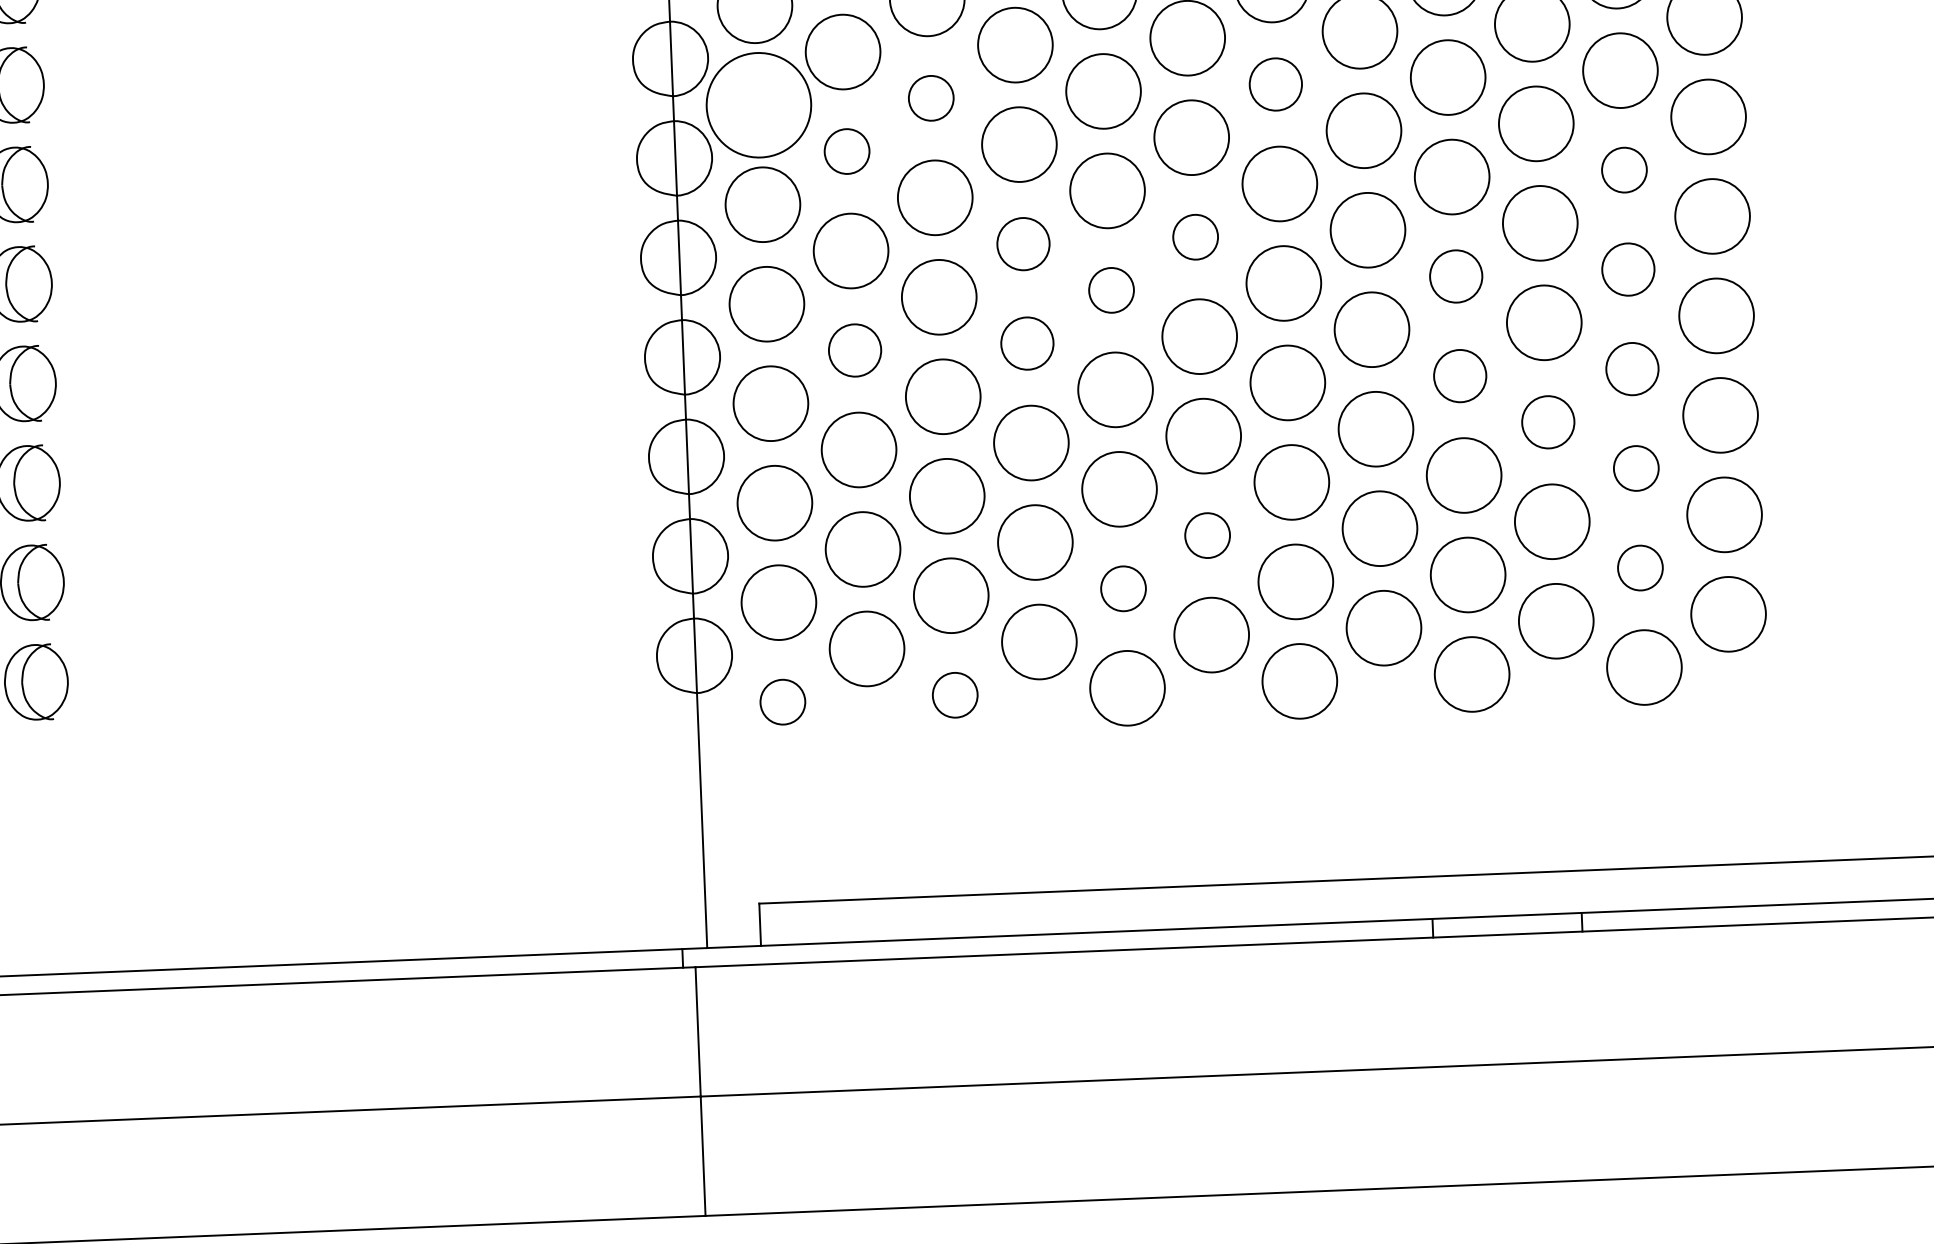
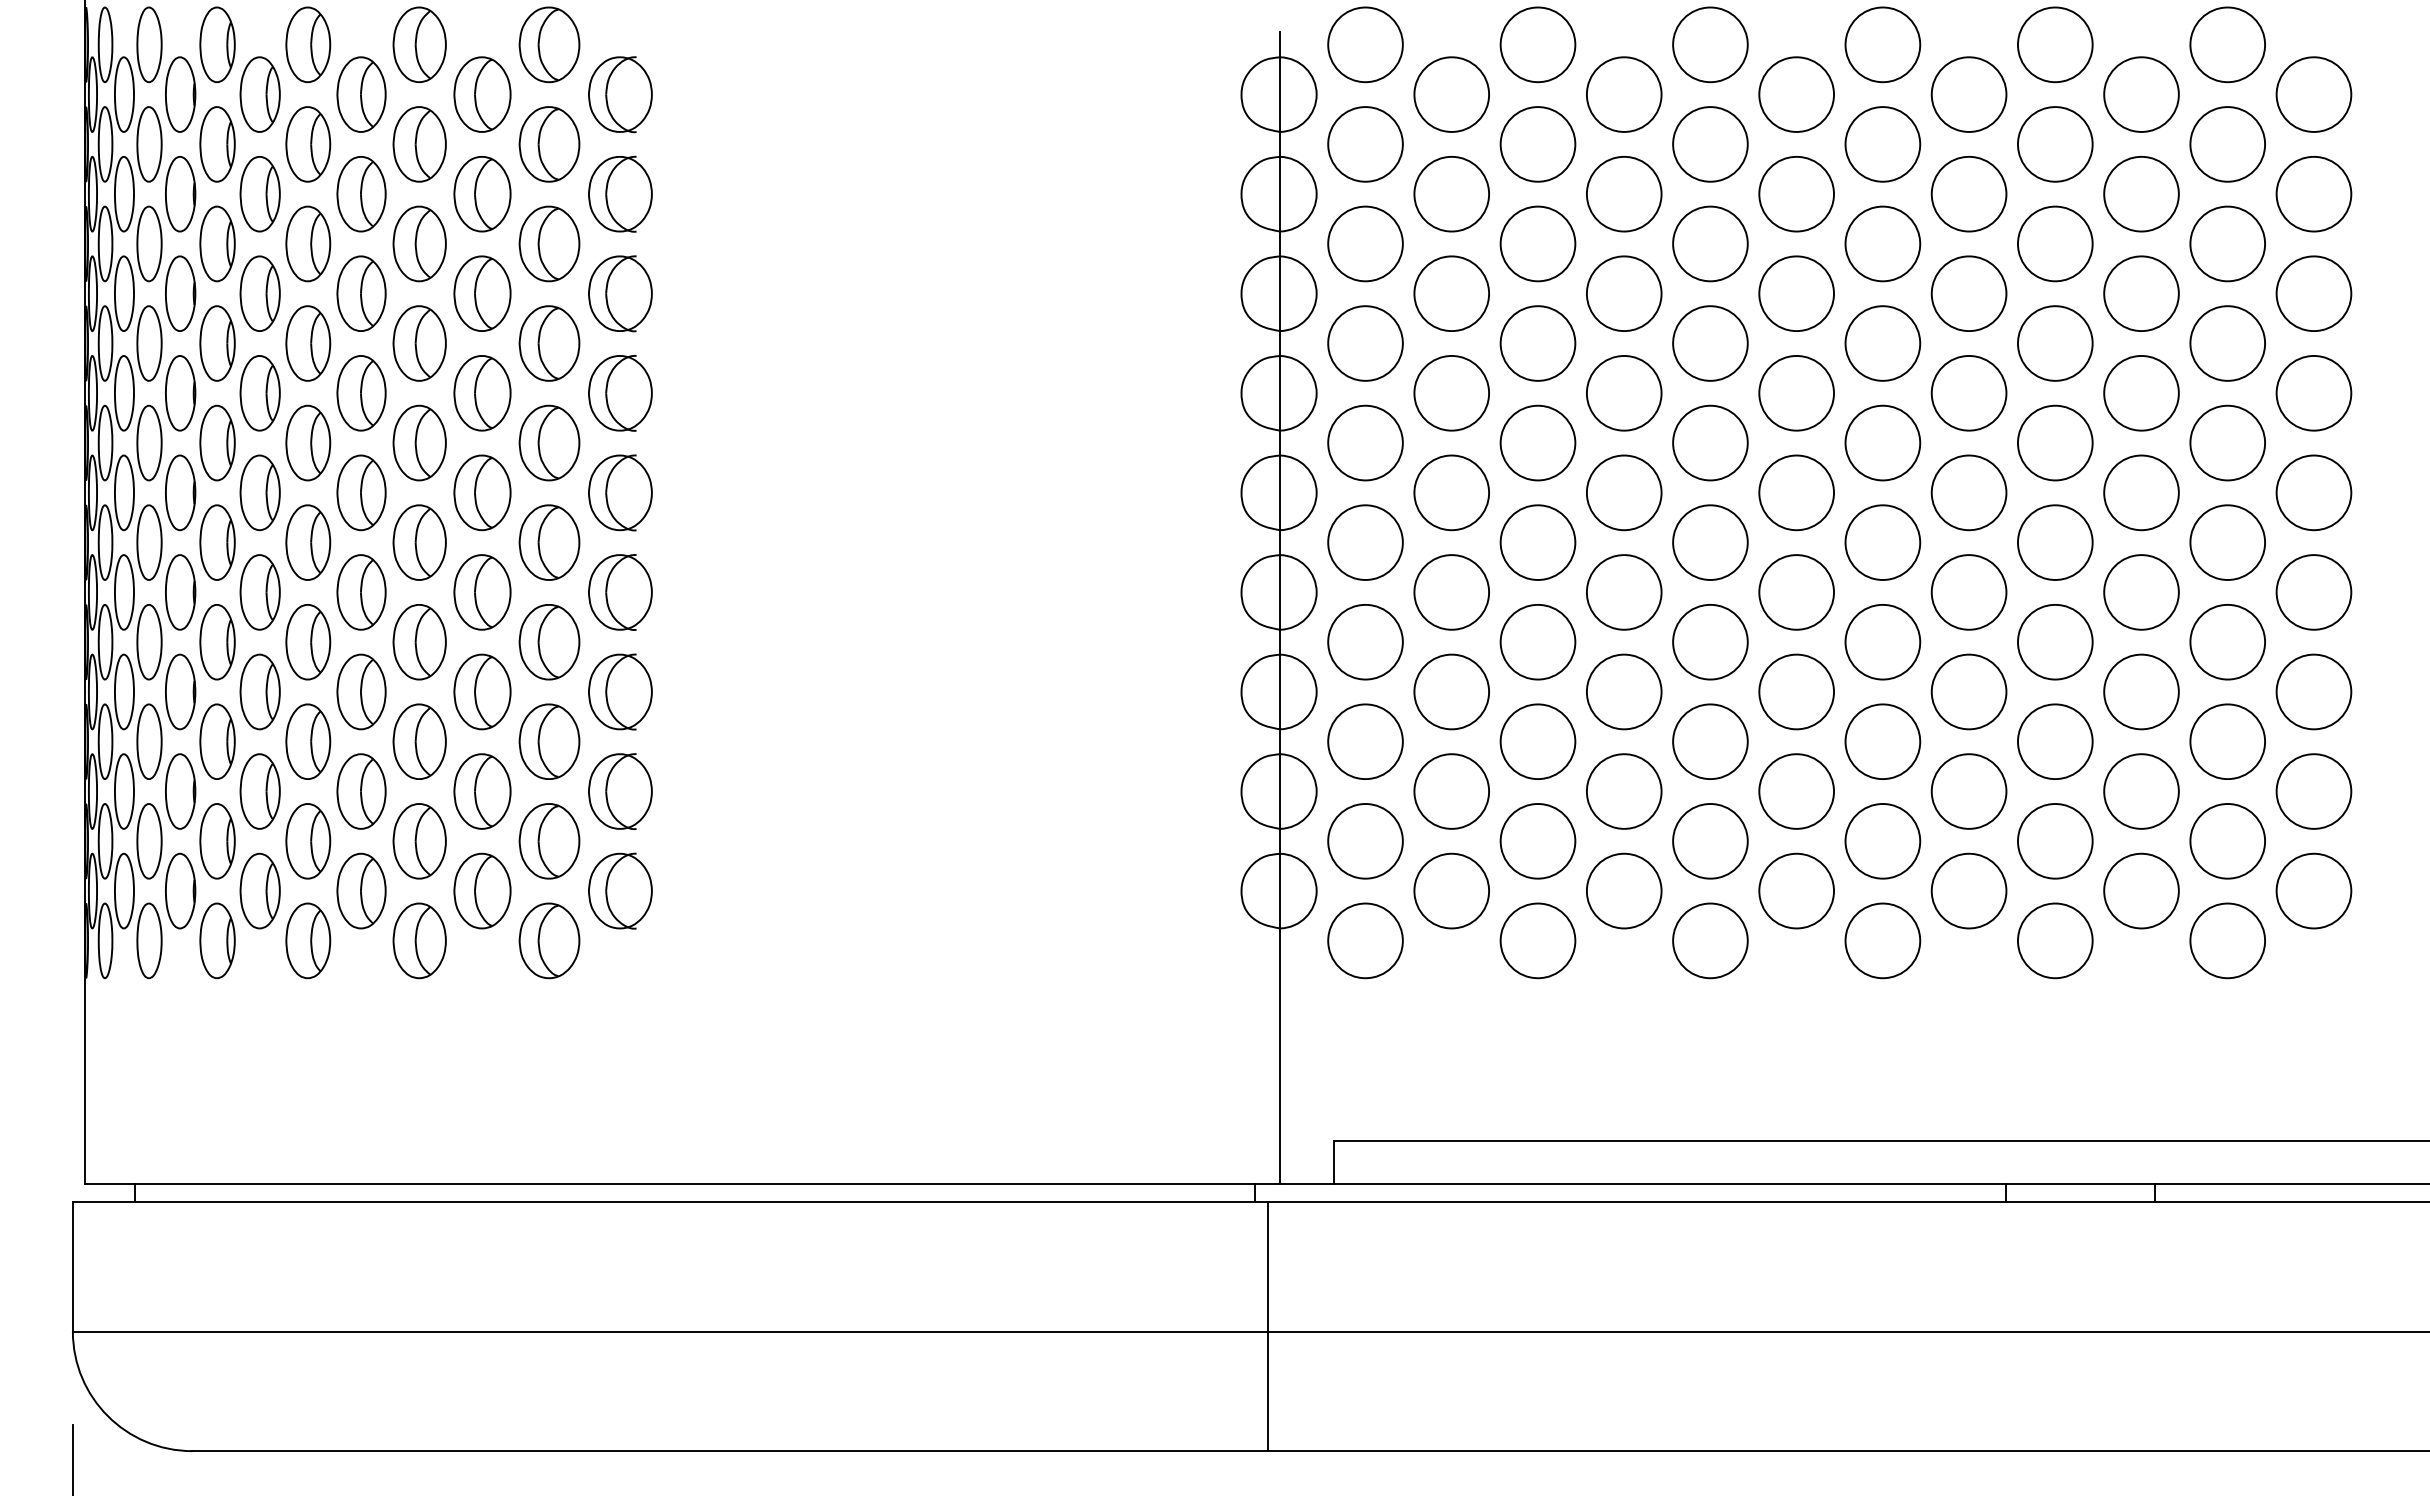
circle: (1275, 84) -> (1882, 343), size x1.43
circle: (930, 98) -> (1537, 343), size x1.67
circle: (758, 105) -> (1365, 343), size x0.71
circle: (846, 150) -> (1451, 392), size x1.67
circle: (1624, 169) -> (2227, 442), size x1.67
circle: (1195, 236) -> (1796, 492), size x1.67
circle: (1023, 243) -> (1624, 492), size x1.43
circle: (1628, 269) -> (2227, 542), size x1.43
circle: (1456, 276) -> (2055, 542), size x1.43
circle: (1111, 290) -> (1710, 542), size x1.67
circle: (1026, 343) -> (1623, 592), size x1.43
circle: (854, 350) -> (1451, 592), size x1.43
circle: (1632, 368) -> (2227, 641), size x1.43
circle: (1460, 376) -> (2055, 642), size x1.43
circle: (1548, 421) -> (2141, 691), size x1.43
circle: (1636, 468) -> (2227, 741), size x1.67
circle: (1207, 535) -> (1796, 791), size x1.67
circle: (1640, 568) -> (2227, 841), size x1.67
circle: (1123, 588) -> (1710, 841), size x1.67
circle: (954, 694) -> (1537, 940), size x1.67
circle: (782, 701) -> (1365, 940), size x1.67

